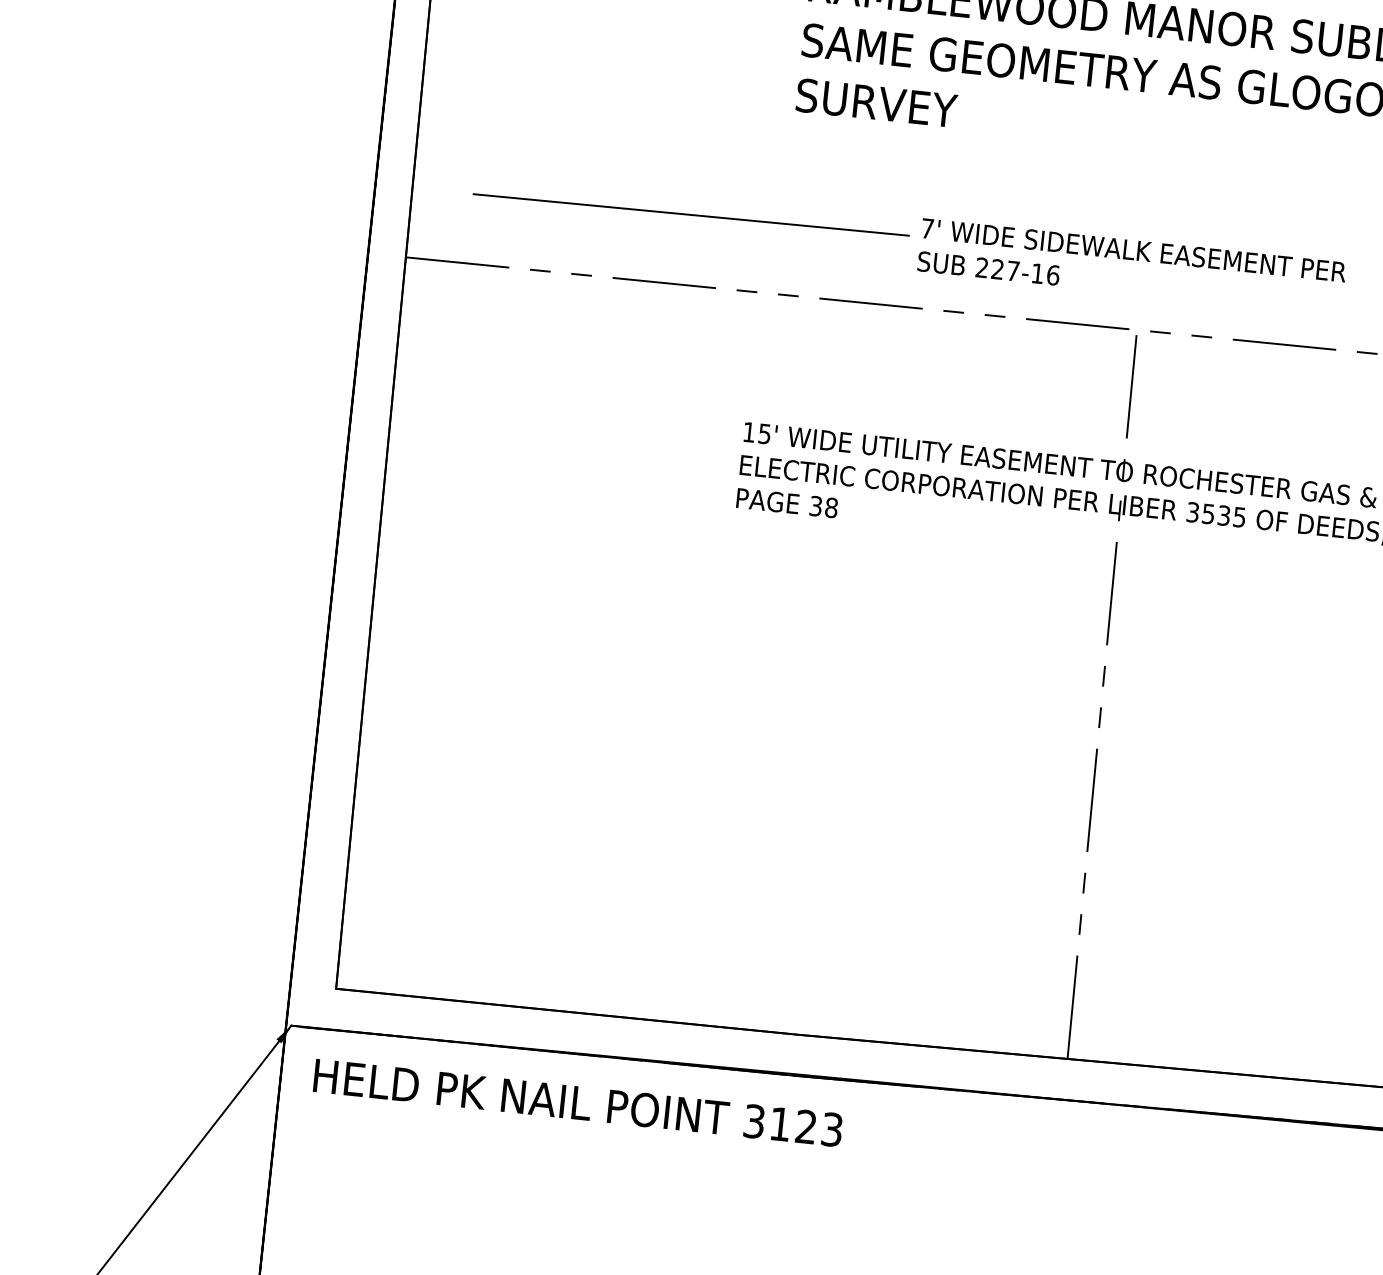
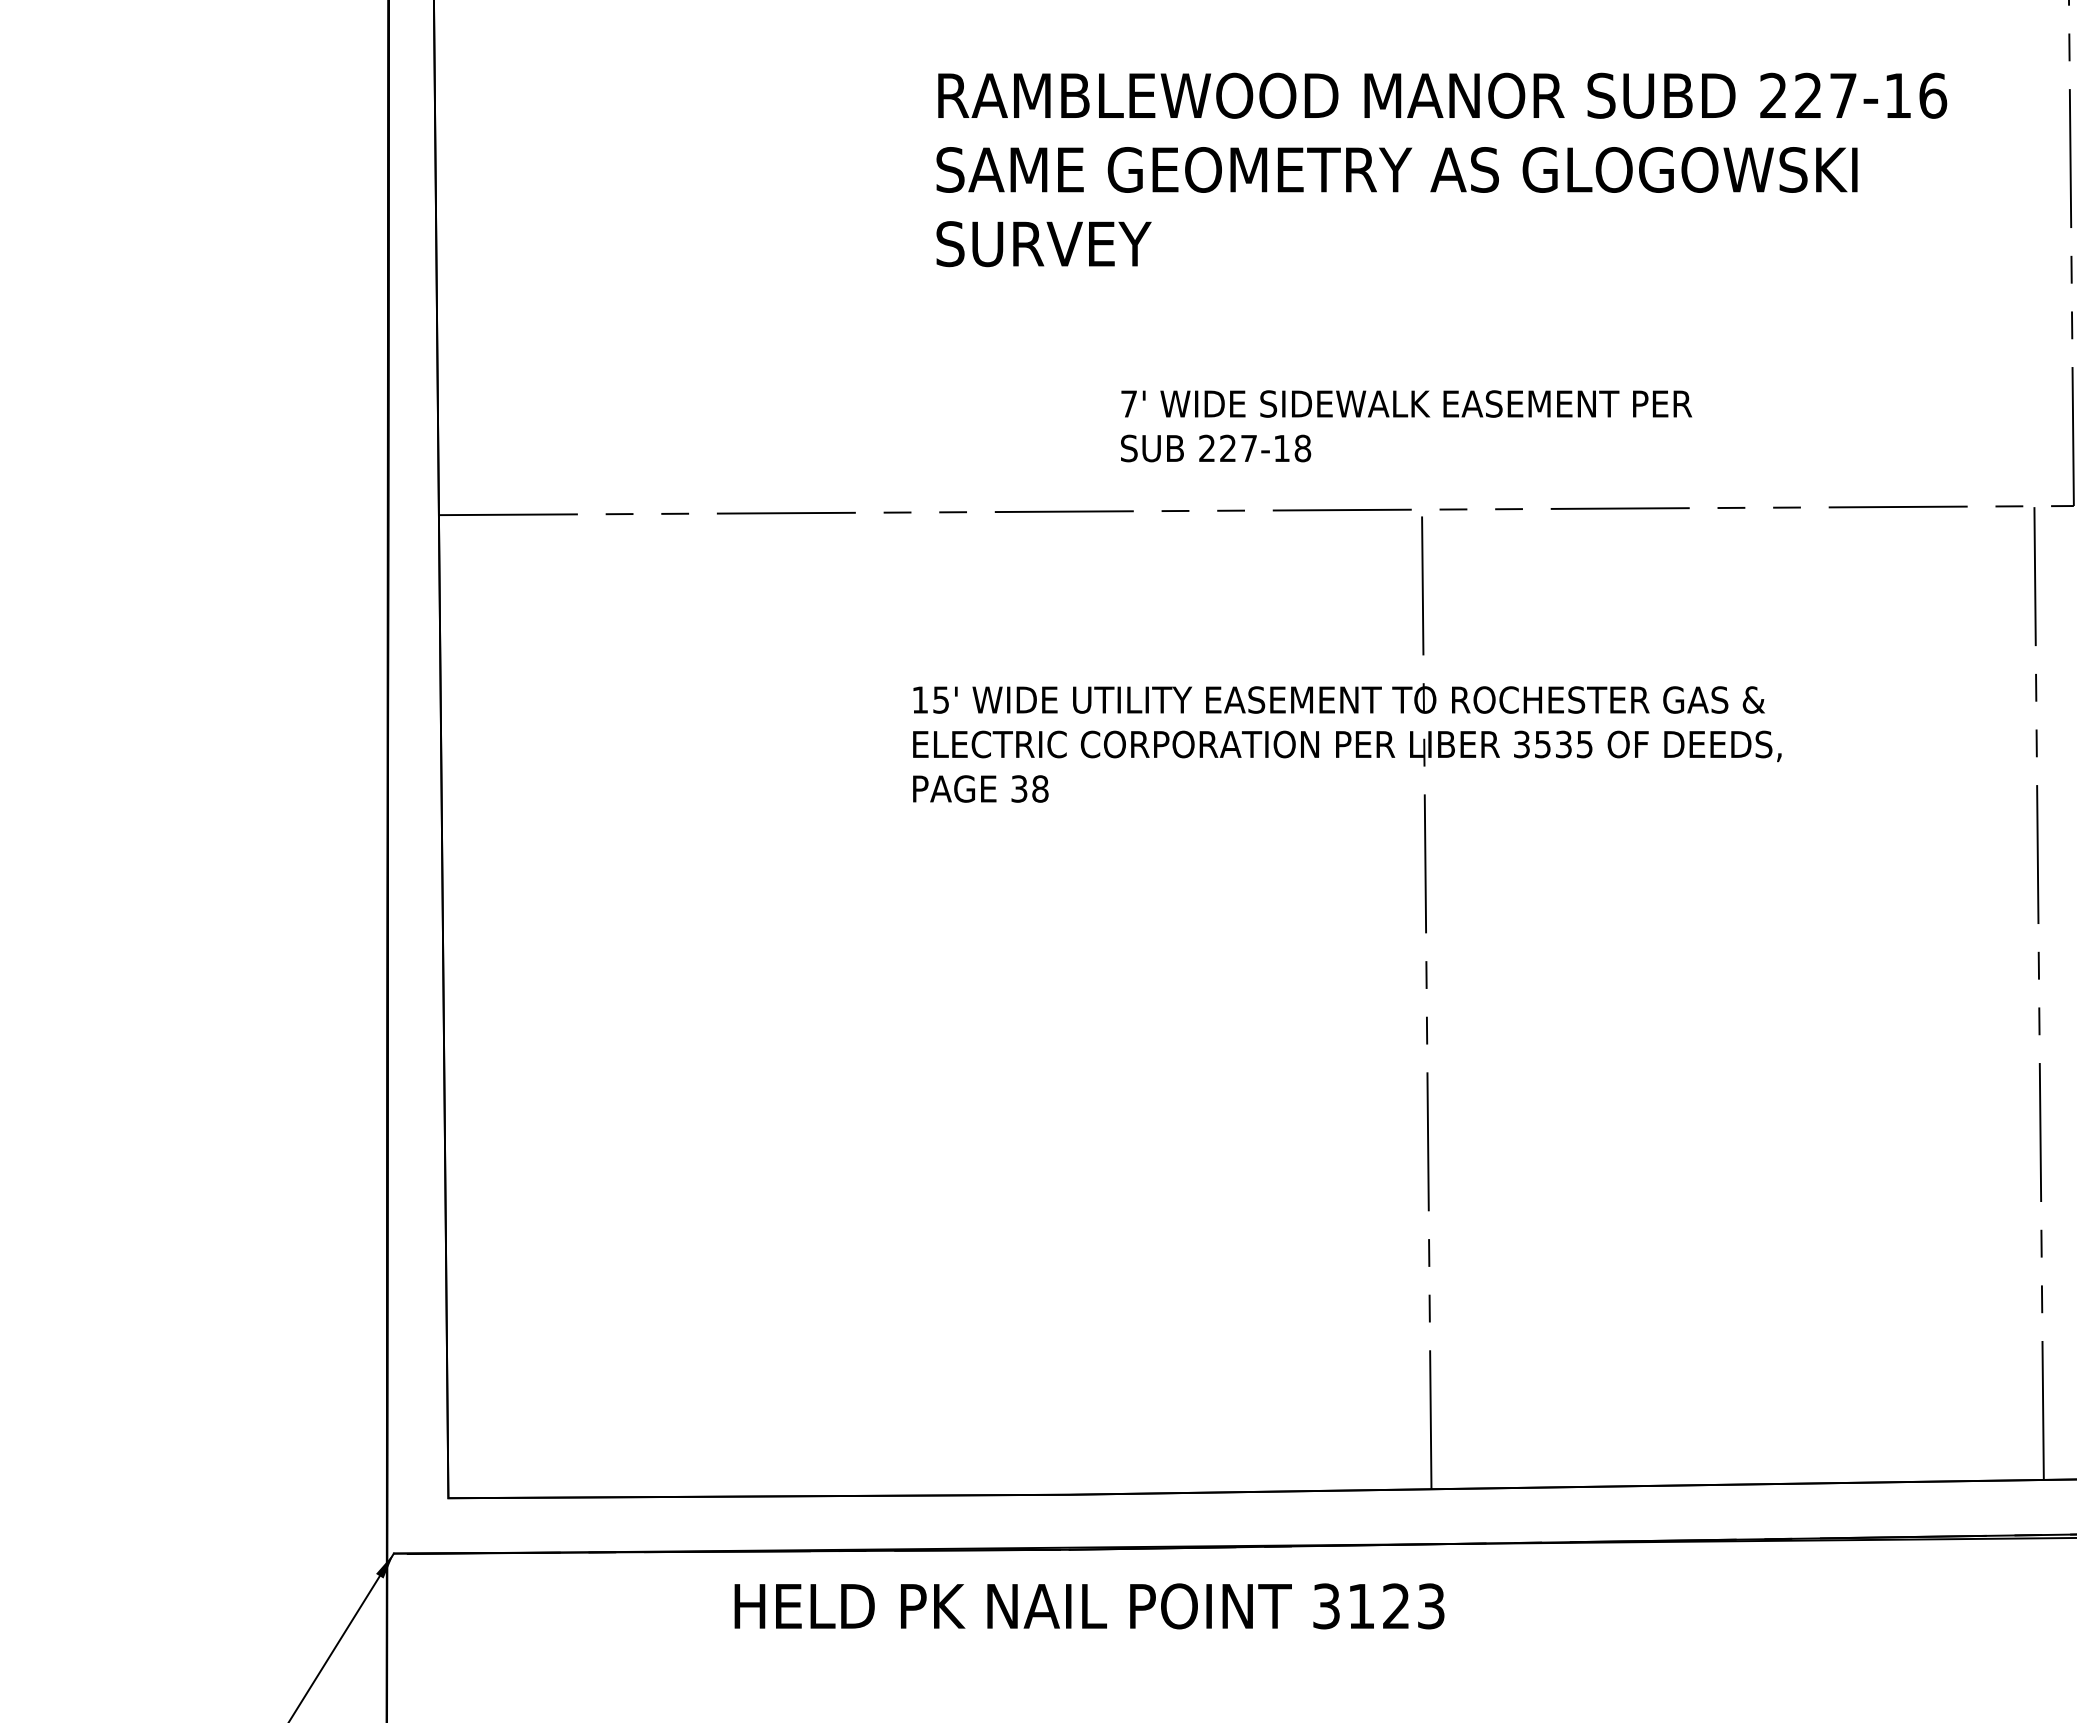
line: (691, 214) -> (812, 418), removed
text: (1053, 275) -> (1302, 448), 227-16 -> 227-18
text: (578, 1103) -> (1089, 1606), moved

